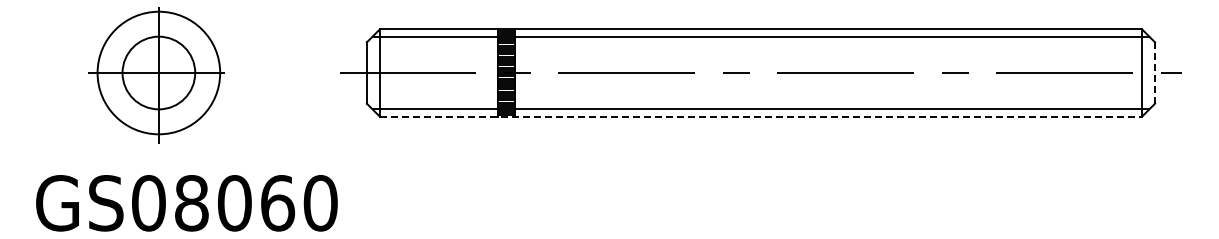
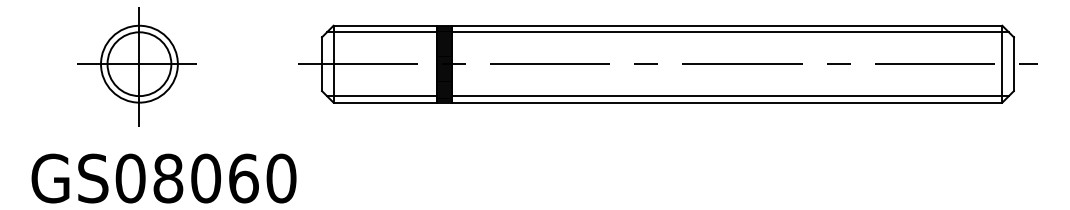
circle: (158, 72) -> (139, 63), size x0.71
line: (1155, 73) -> (1014, 64), dashed -> solid
line: (760, 116) -> (667, 102), dashed -> solid

